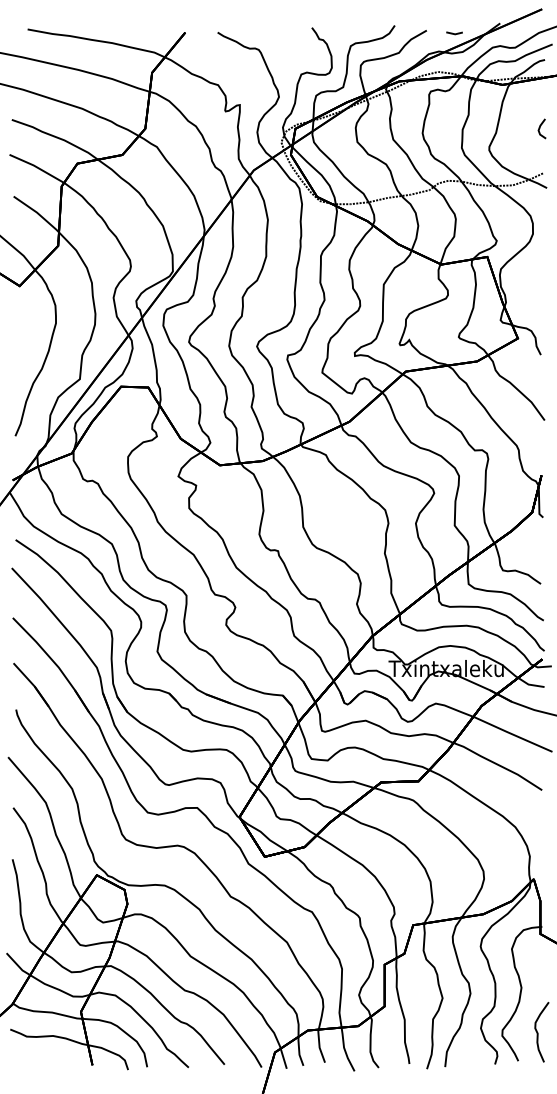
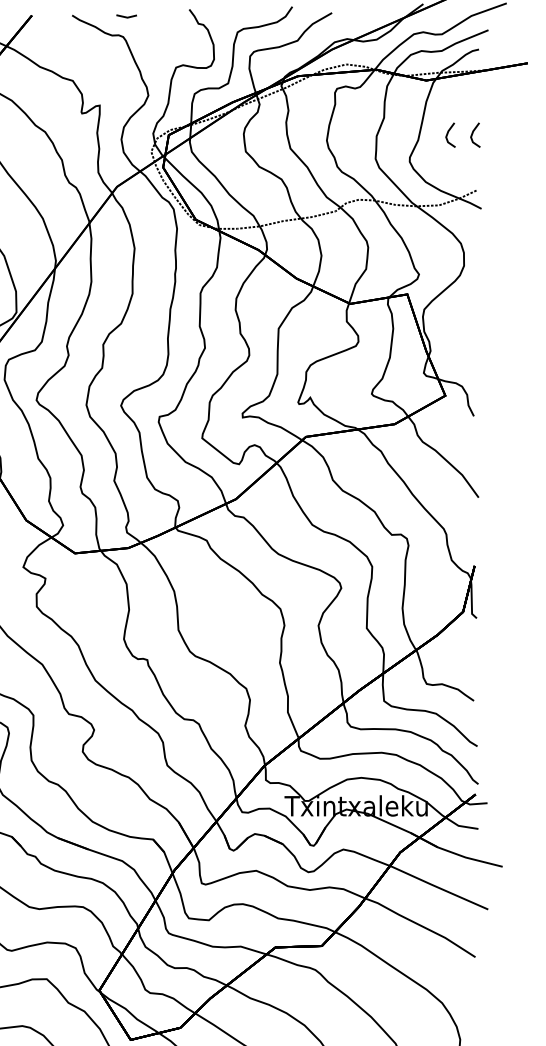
line: (454, 33) -> (126, 16), moved
line: (520, 128) -> (448, 134), added

